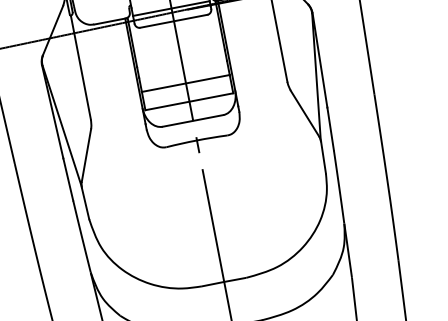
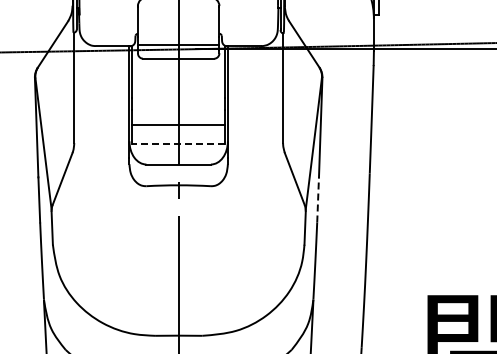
line: (189, 102) -> (178, 144), solid -> dashed
line: (330, 128) -> (318, 199), solid -> dashed

